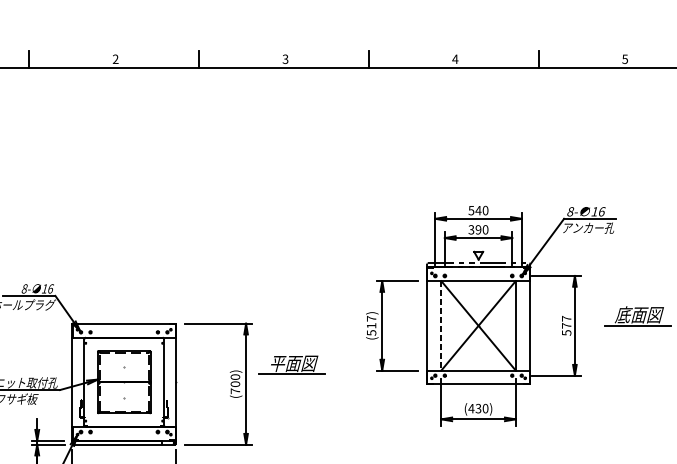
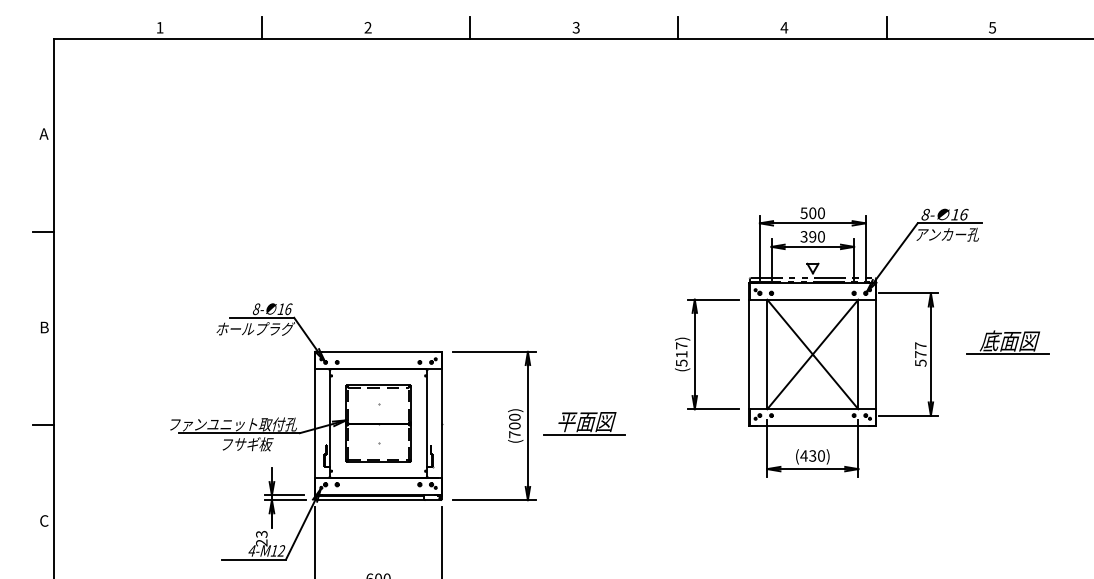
text: (478, 210) -> (812, 213), 540 -> 500
line: (441, 325) -> (767, 354), dashed -> solid
part: (292, 365) -> (584, 423), moved

